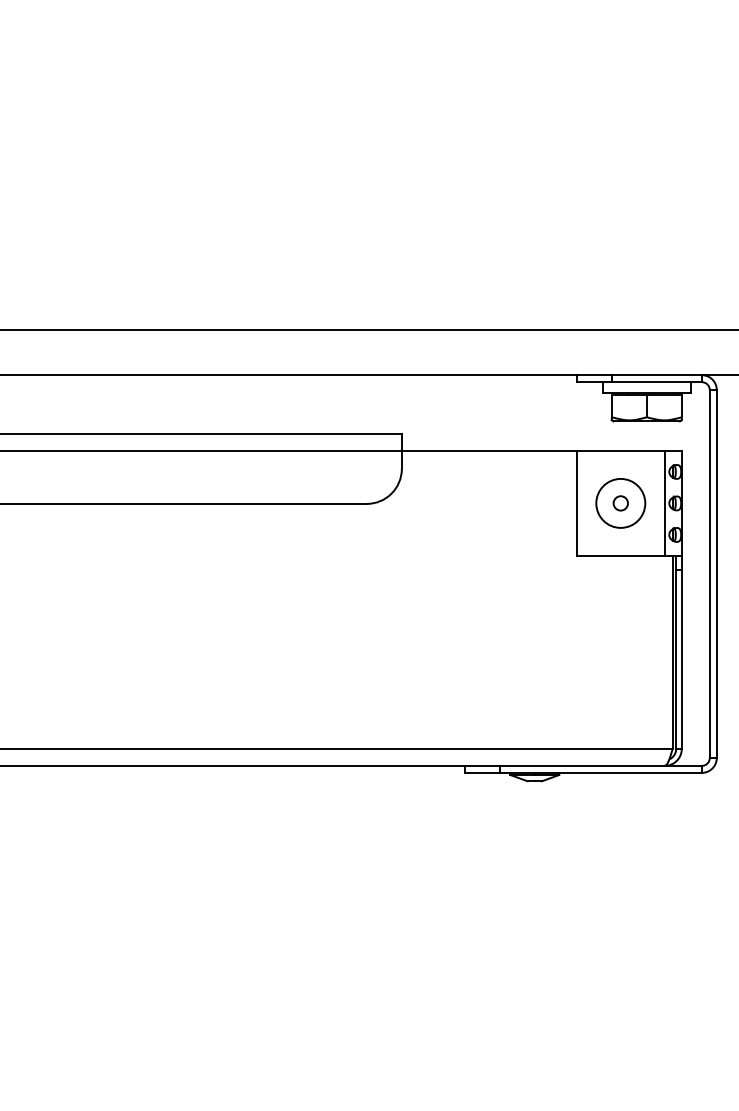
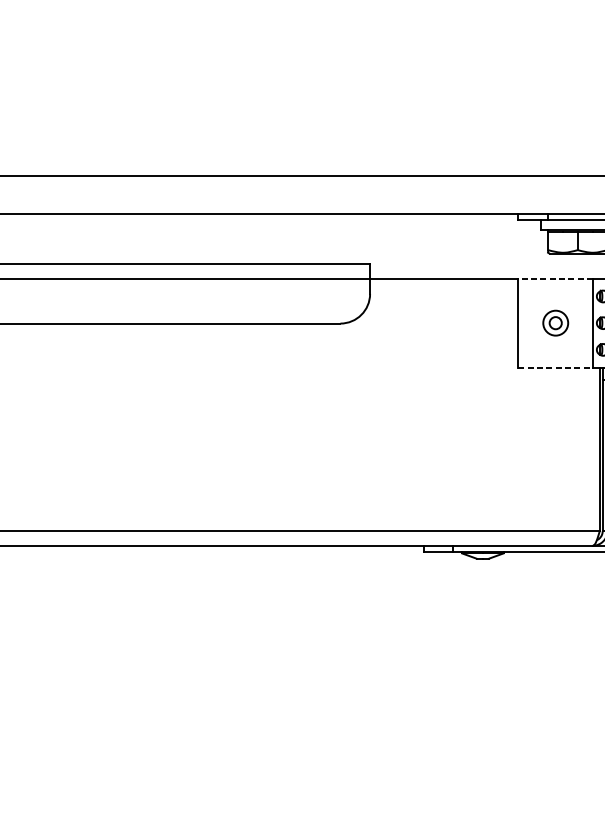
line: (620, 450) -> (555, 278), solid -> dashed
circle: (620, 502) -> (555, 322), size x0.6
line: (620, 555) -> (555, 367), solid -> dashed

